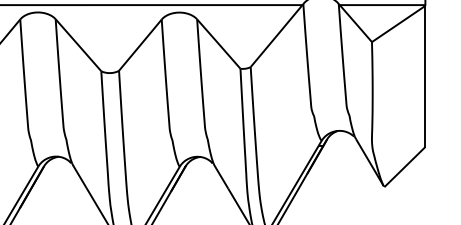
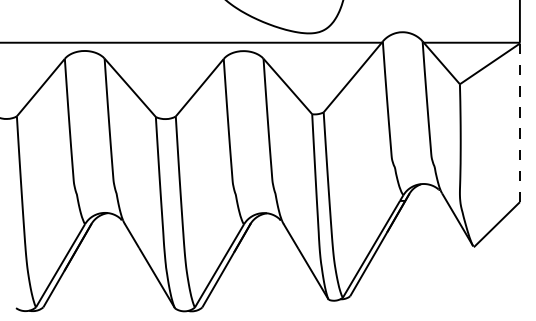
line: (425, 77) -> (519, 123), solid -> dashed

